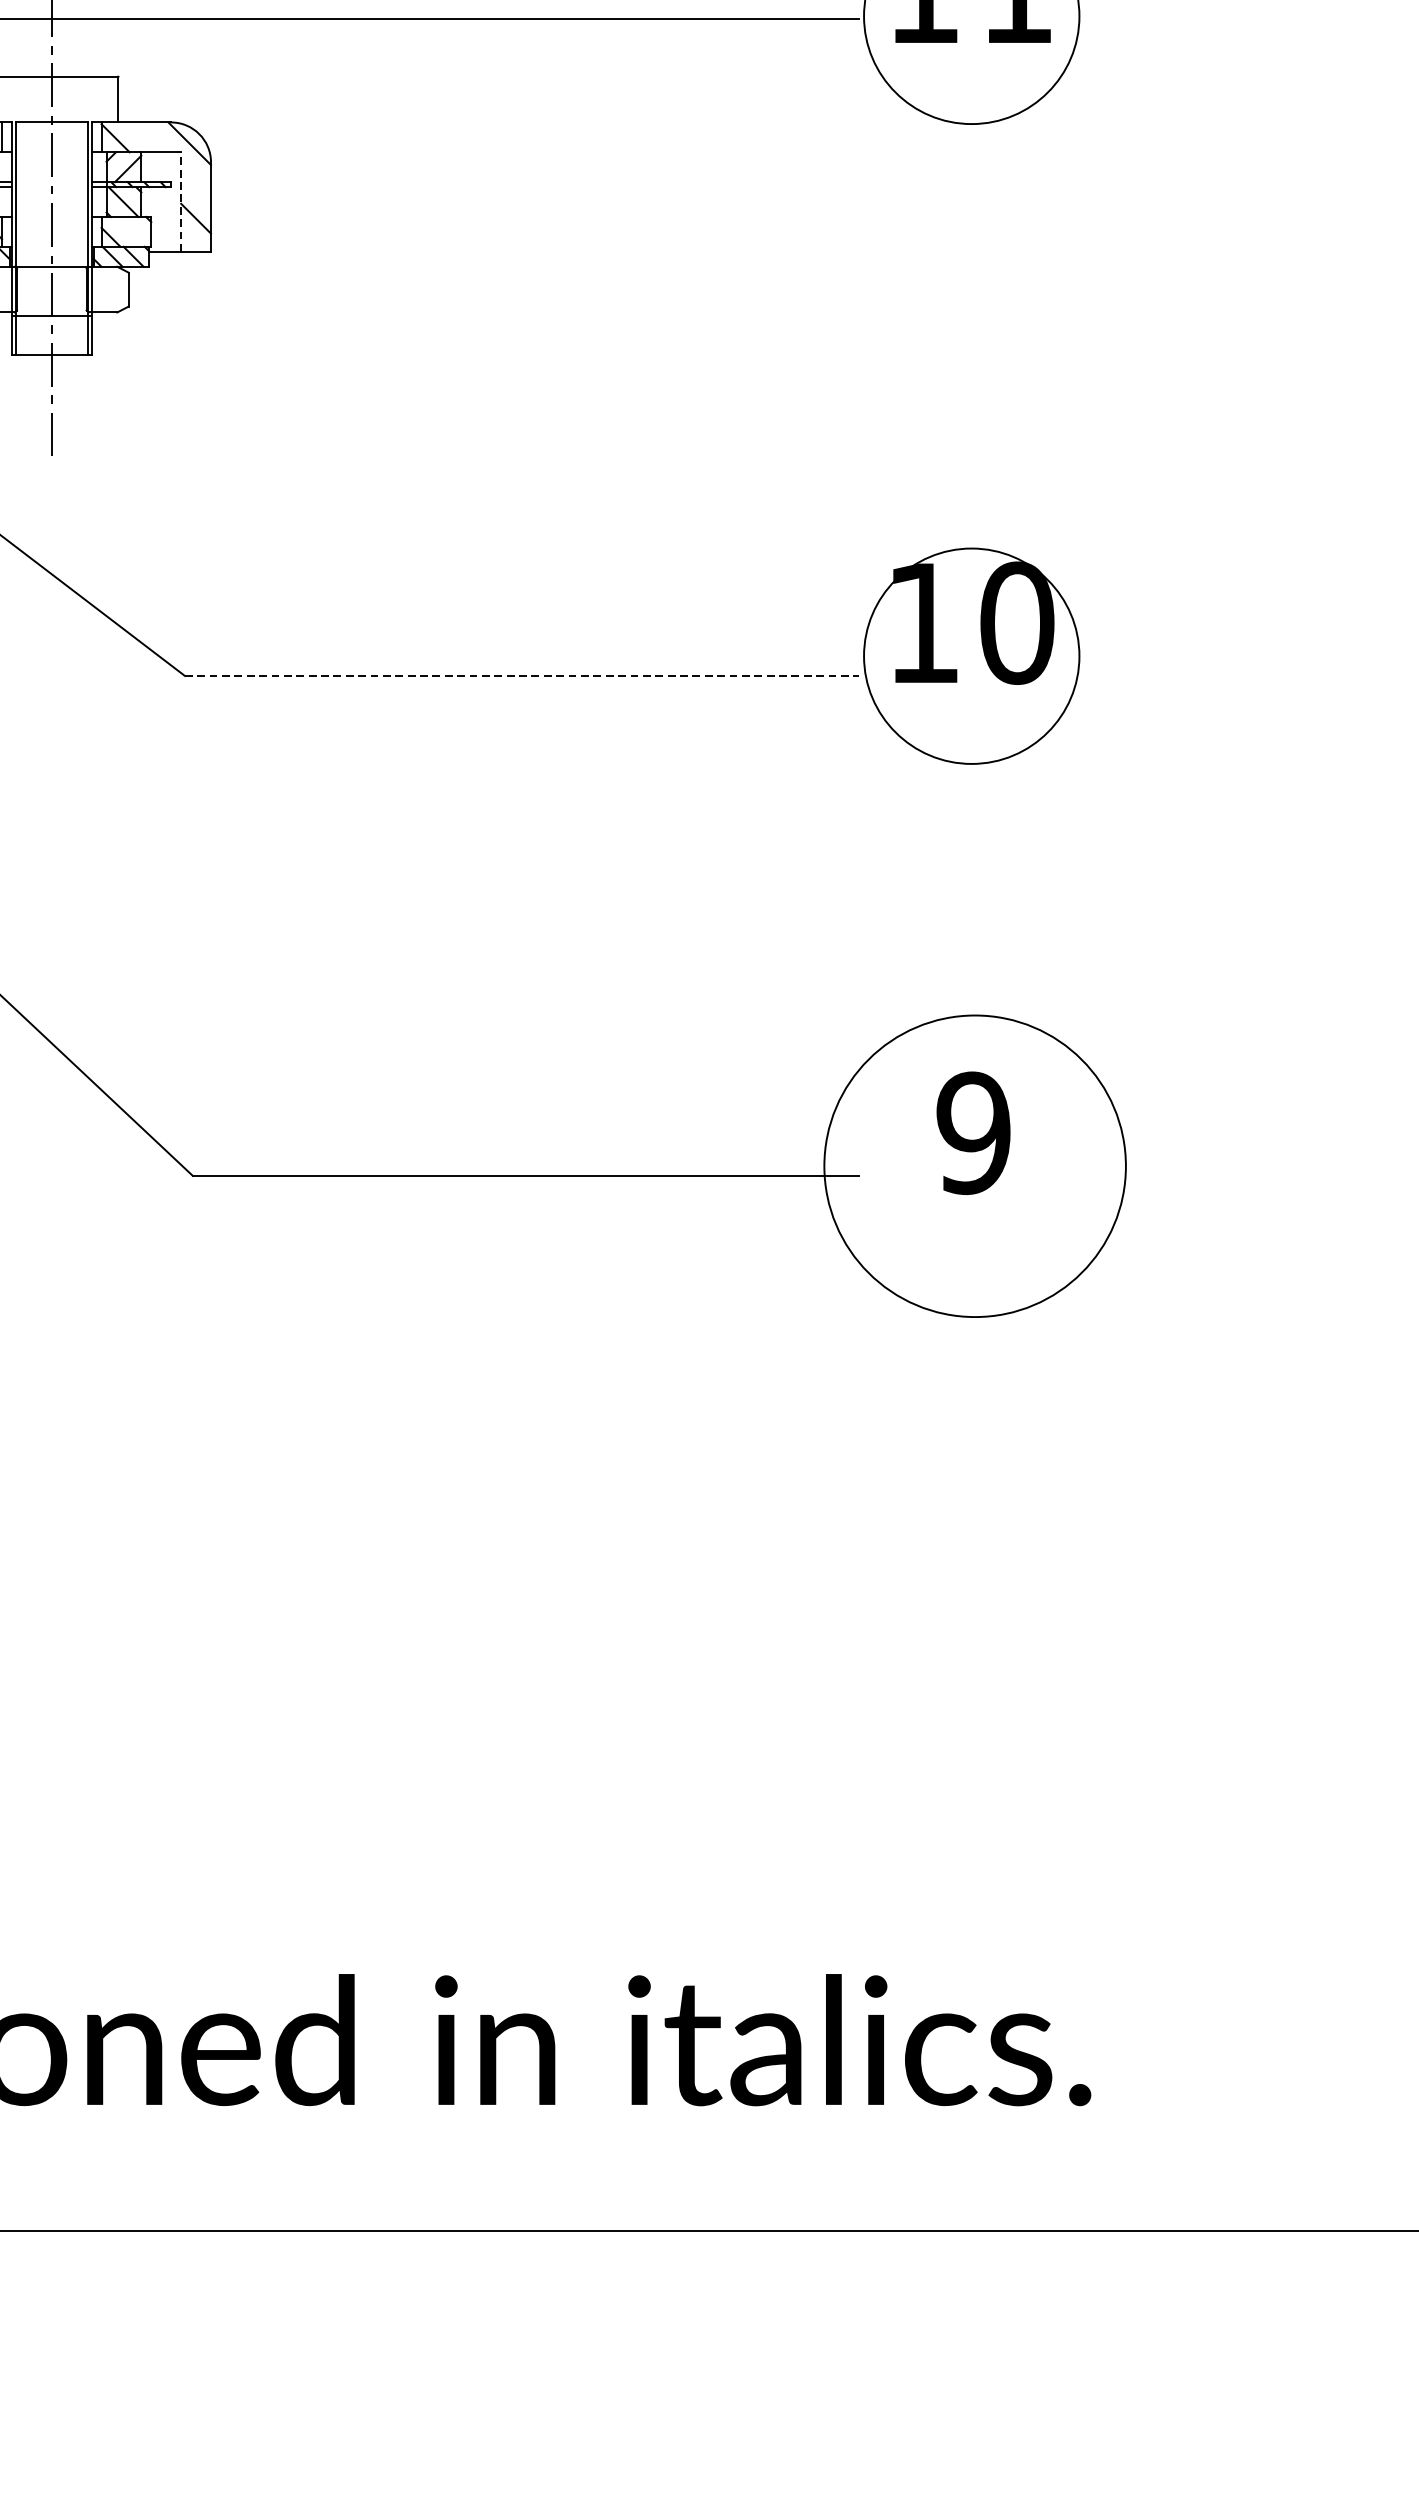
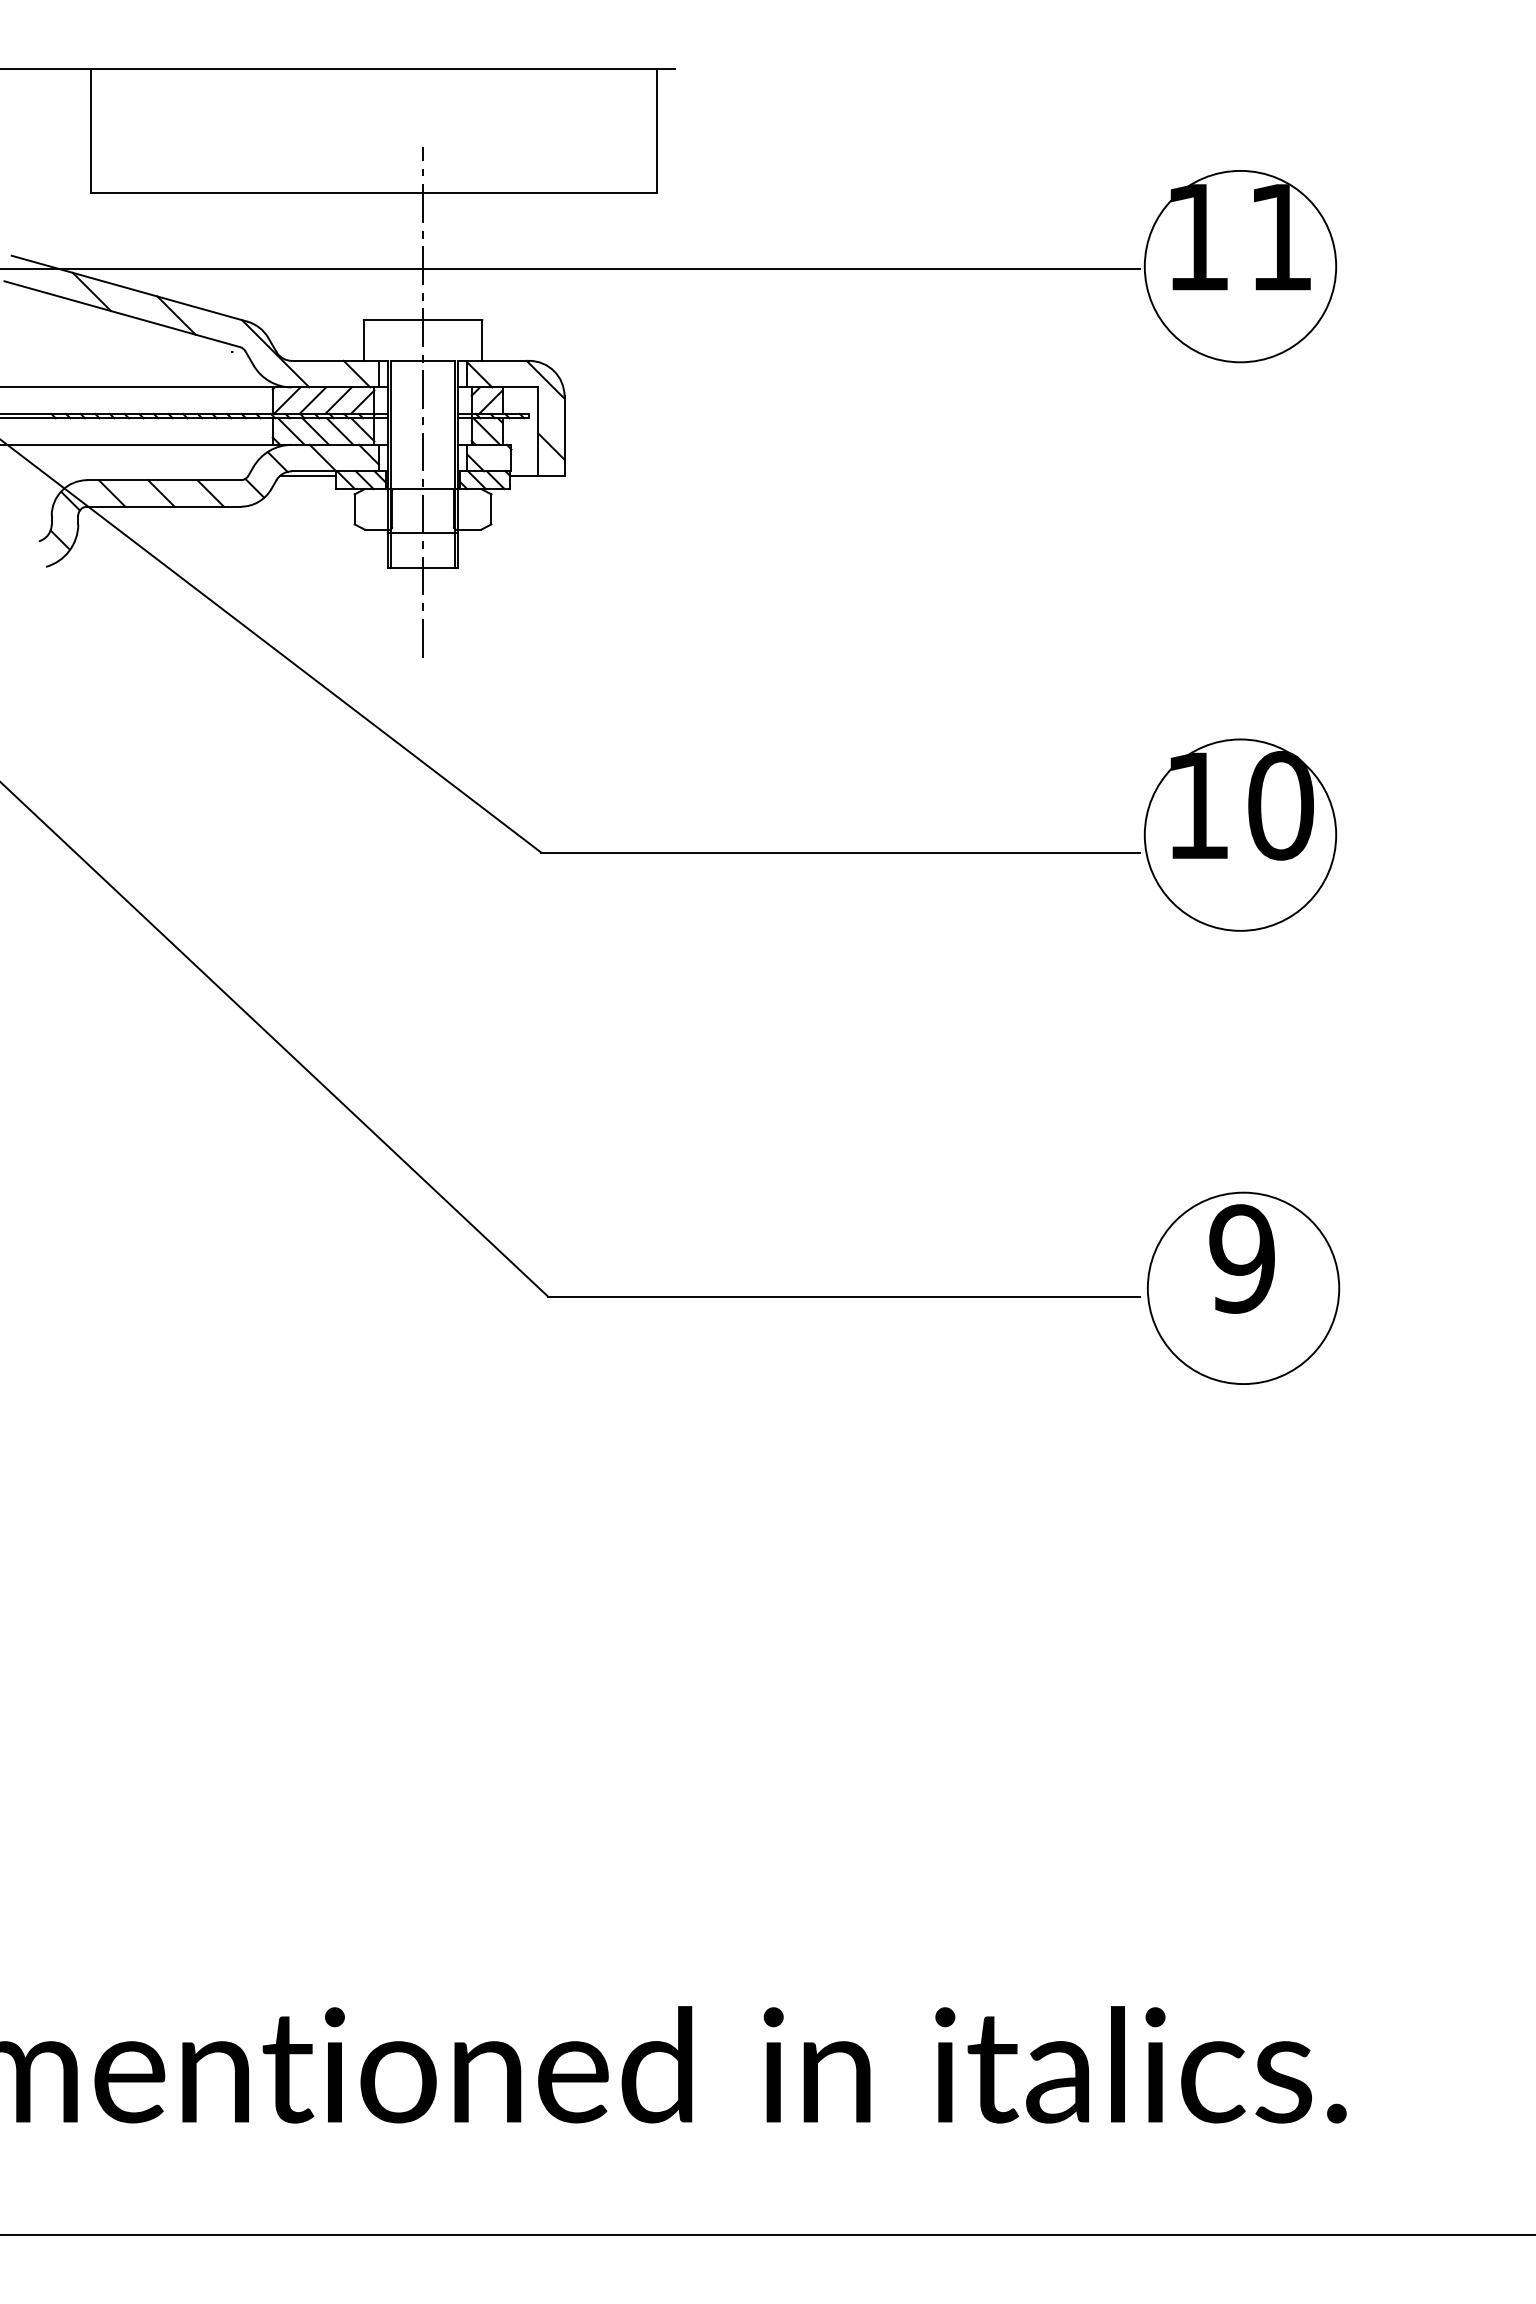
line: (181, 201) -> (538, 431), dashed -> solid
line: (521, 675) -> (840, 852), dashed -> solid
circle: (975, 1166) -> (1243, 1288), size x0.71

